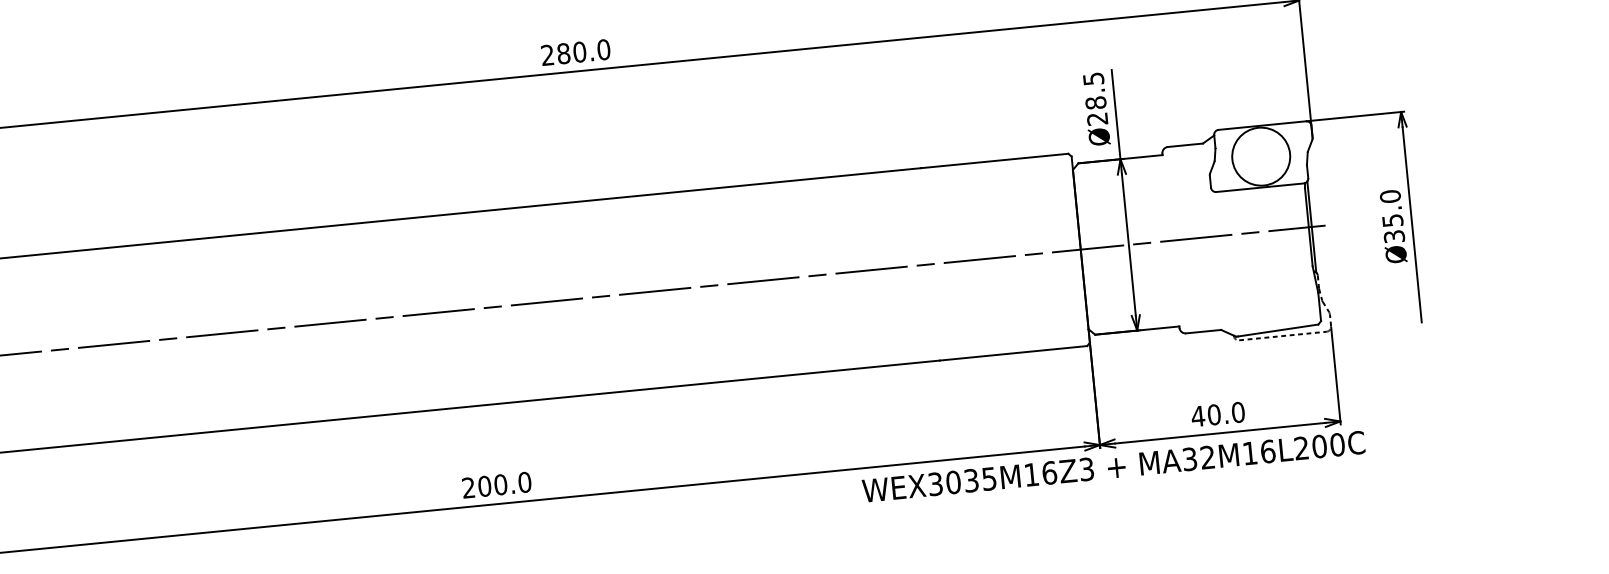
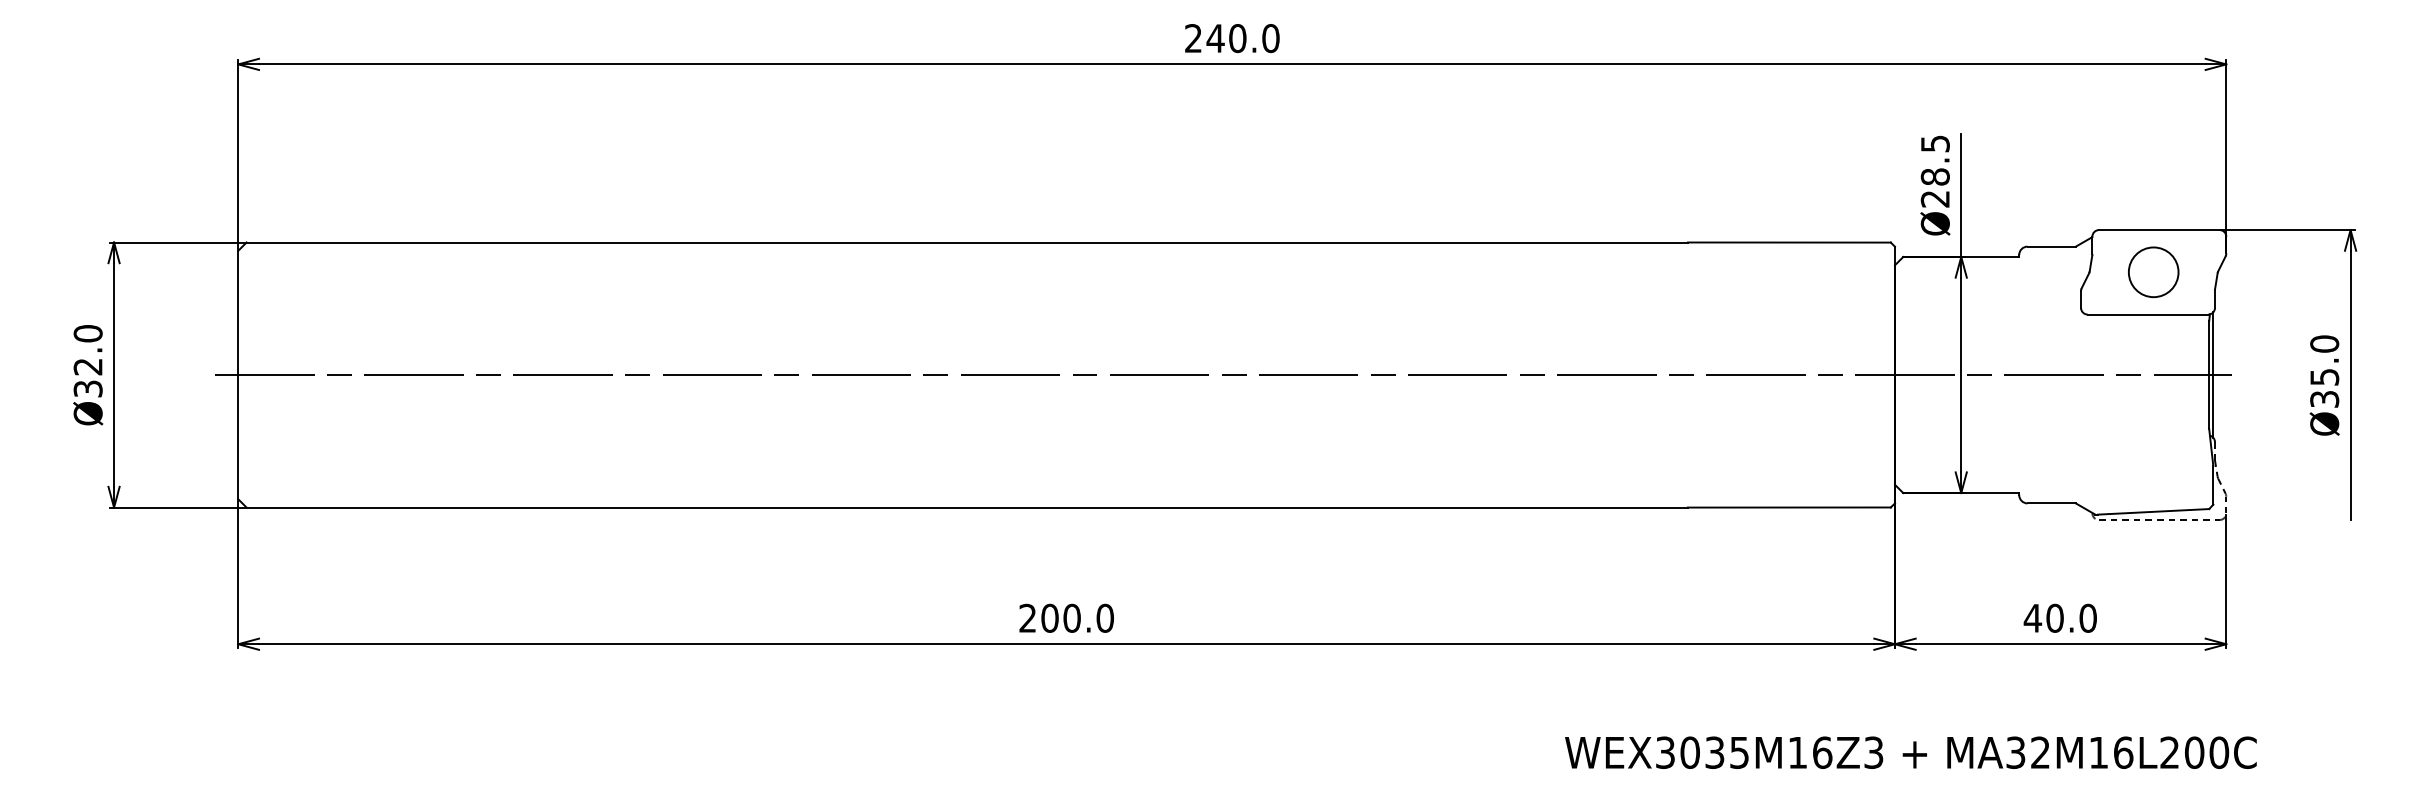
text: (563, 53) -> (1215, 38), 280.0 -> 240.0
circle: (1261, 156) -> (2153, 272), size x0.62
text: (1113, 466) -> (1910, 752), moved

